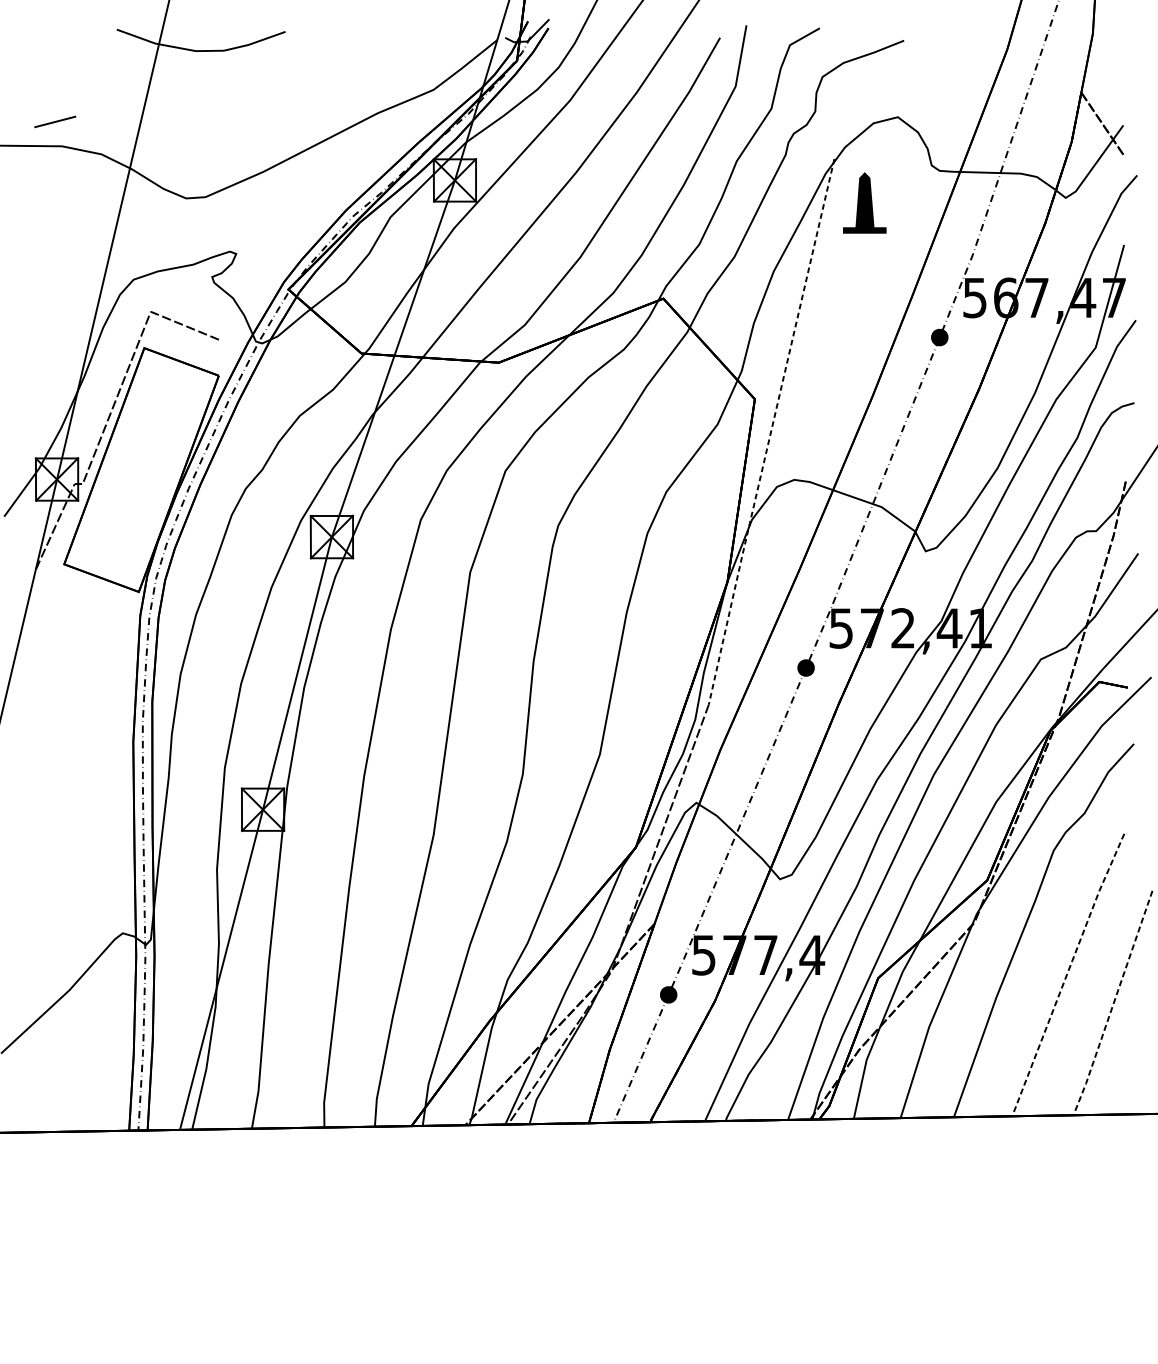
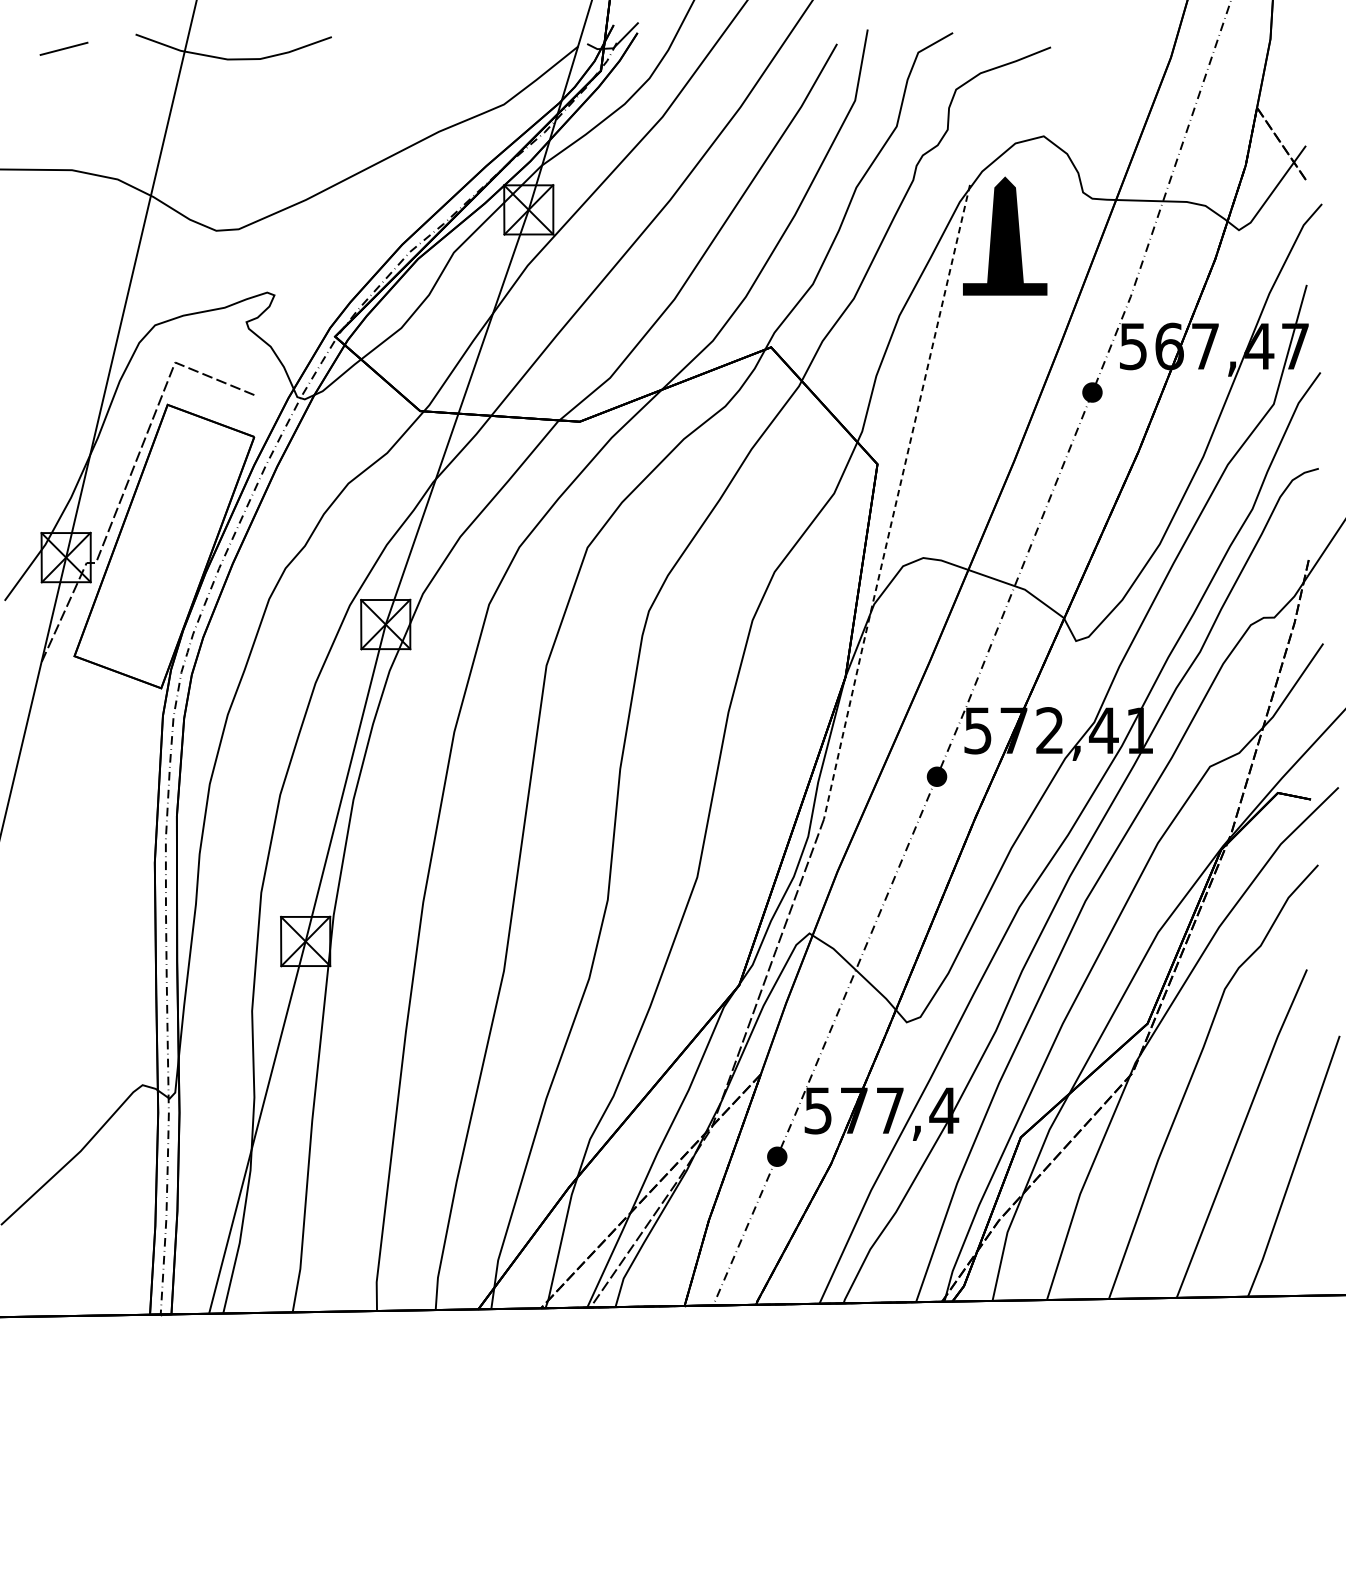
line: (54, 121) -> (63, 48), moved
part: (864, 202) -> (1005, 235), size x1.67
line: (1067, 974) -> (1240, 1132), dashed -> solid
line: (1113, 1004) -> (1294, 1167), dashed -> solid

